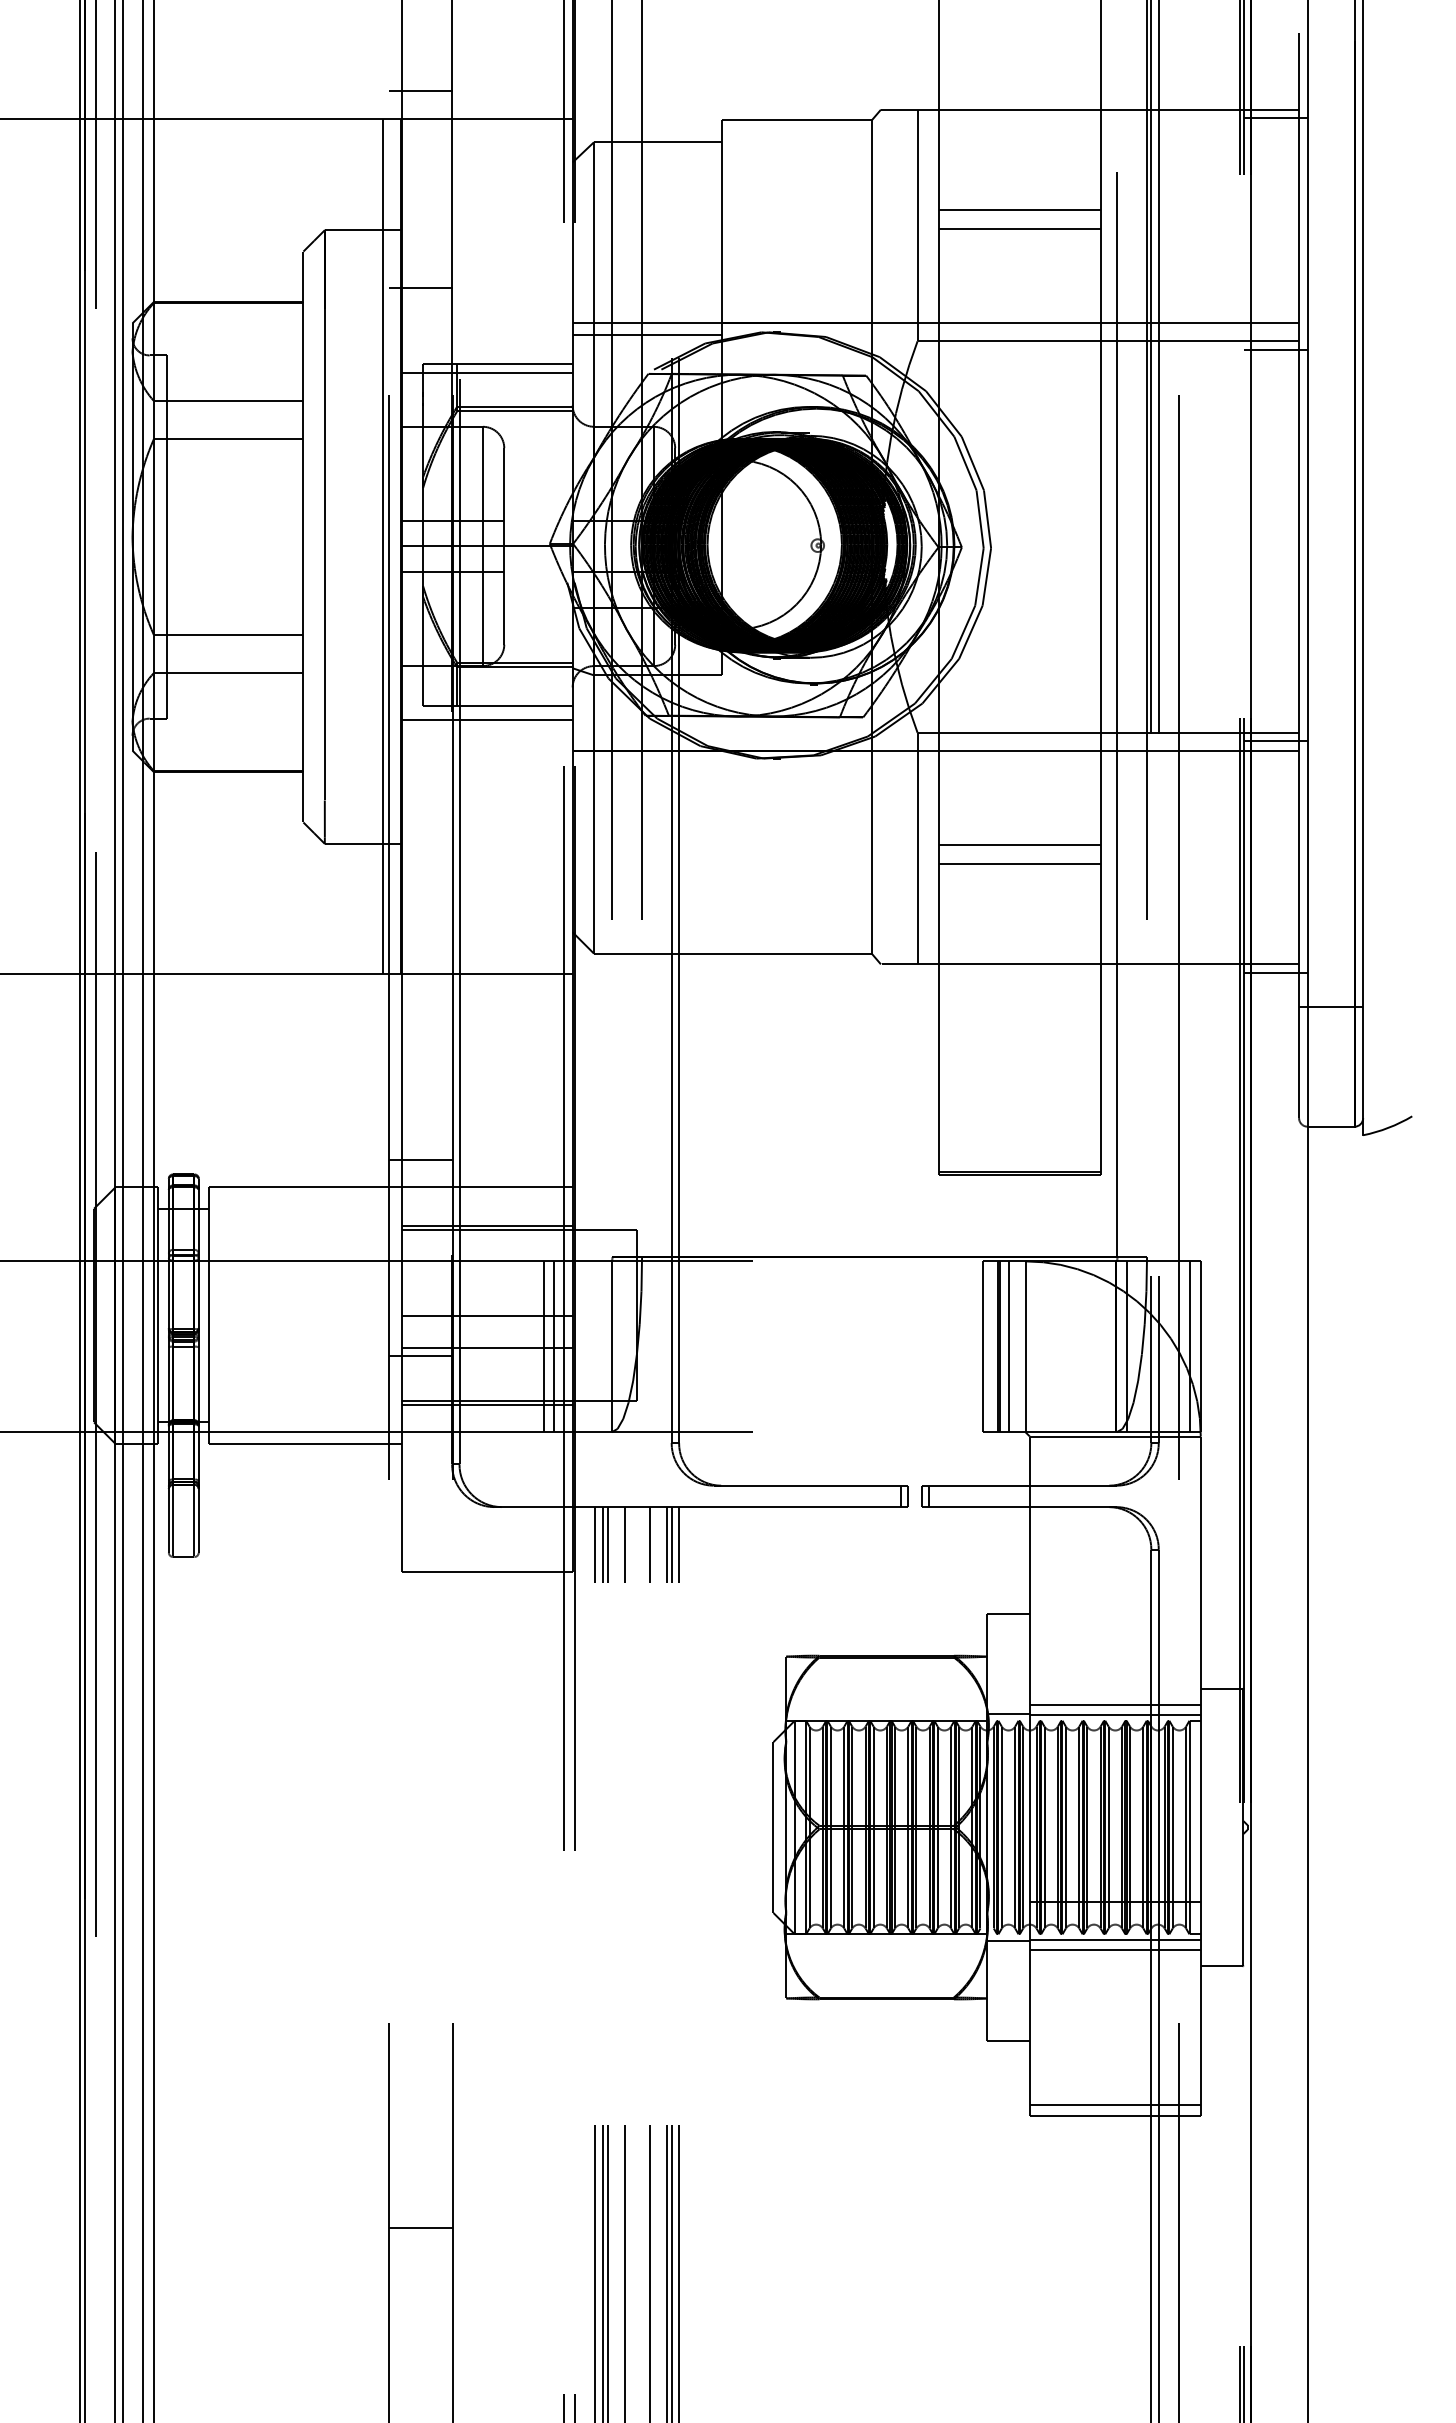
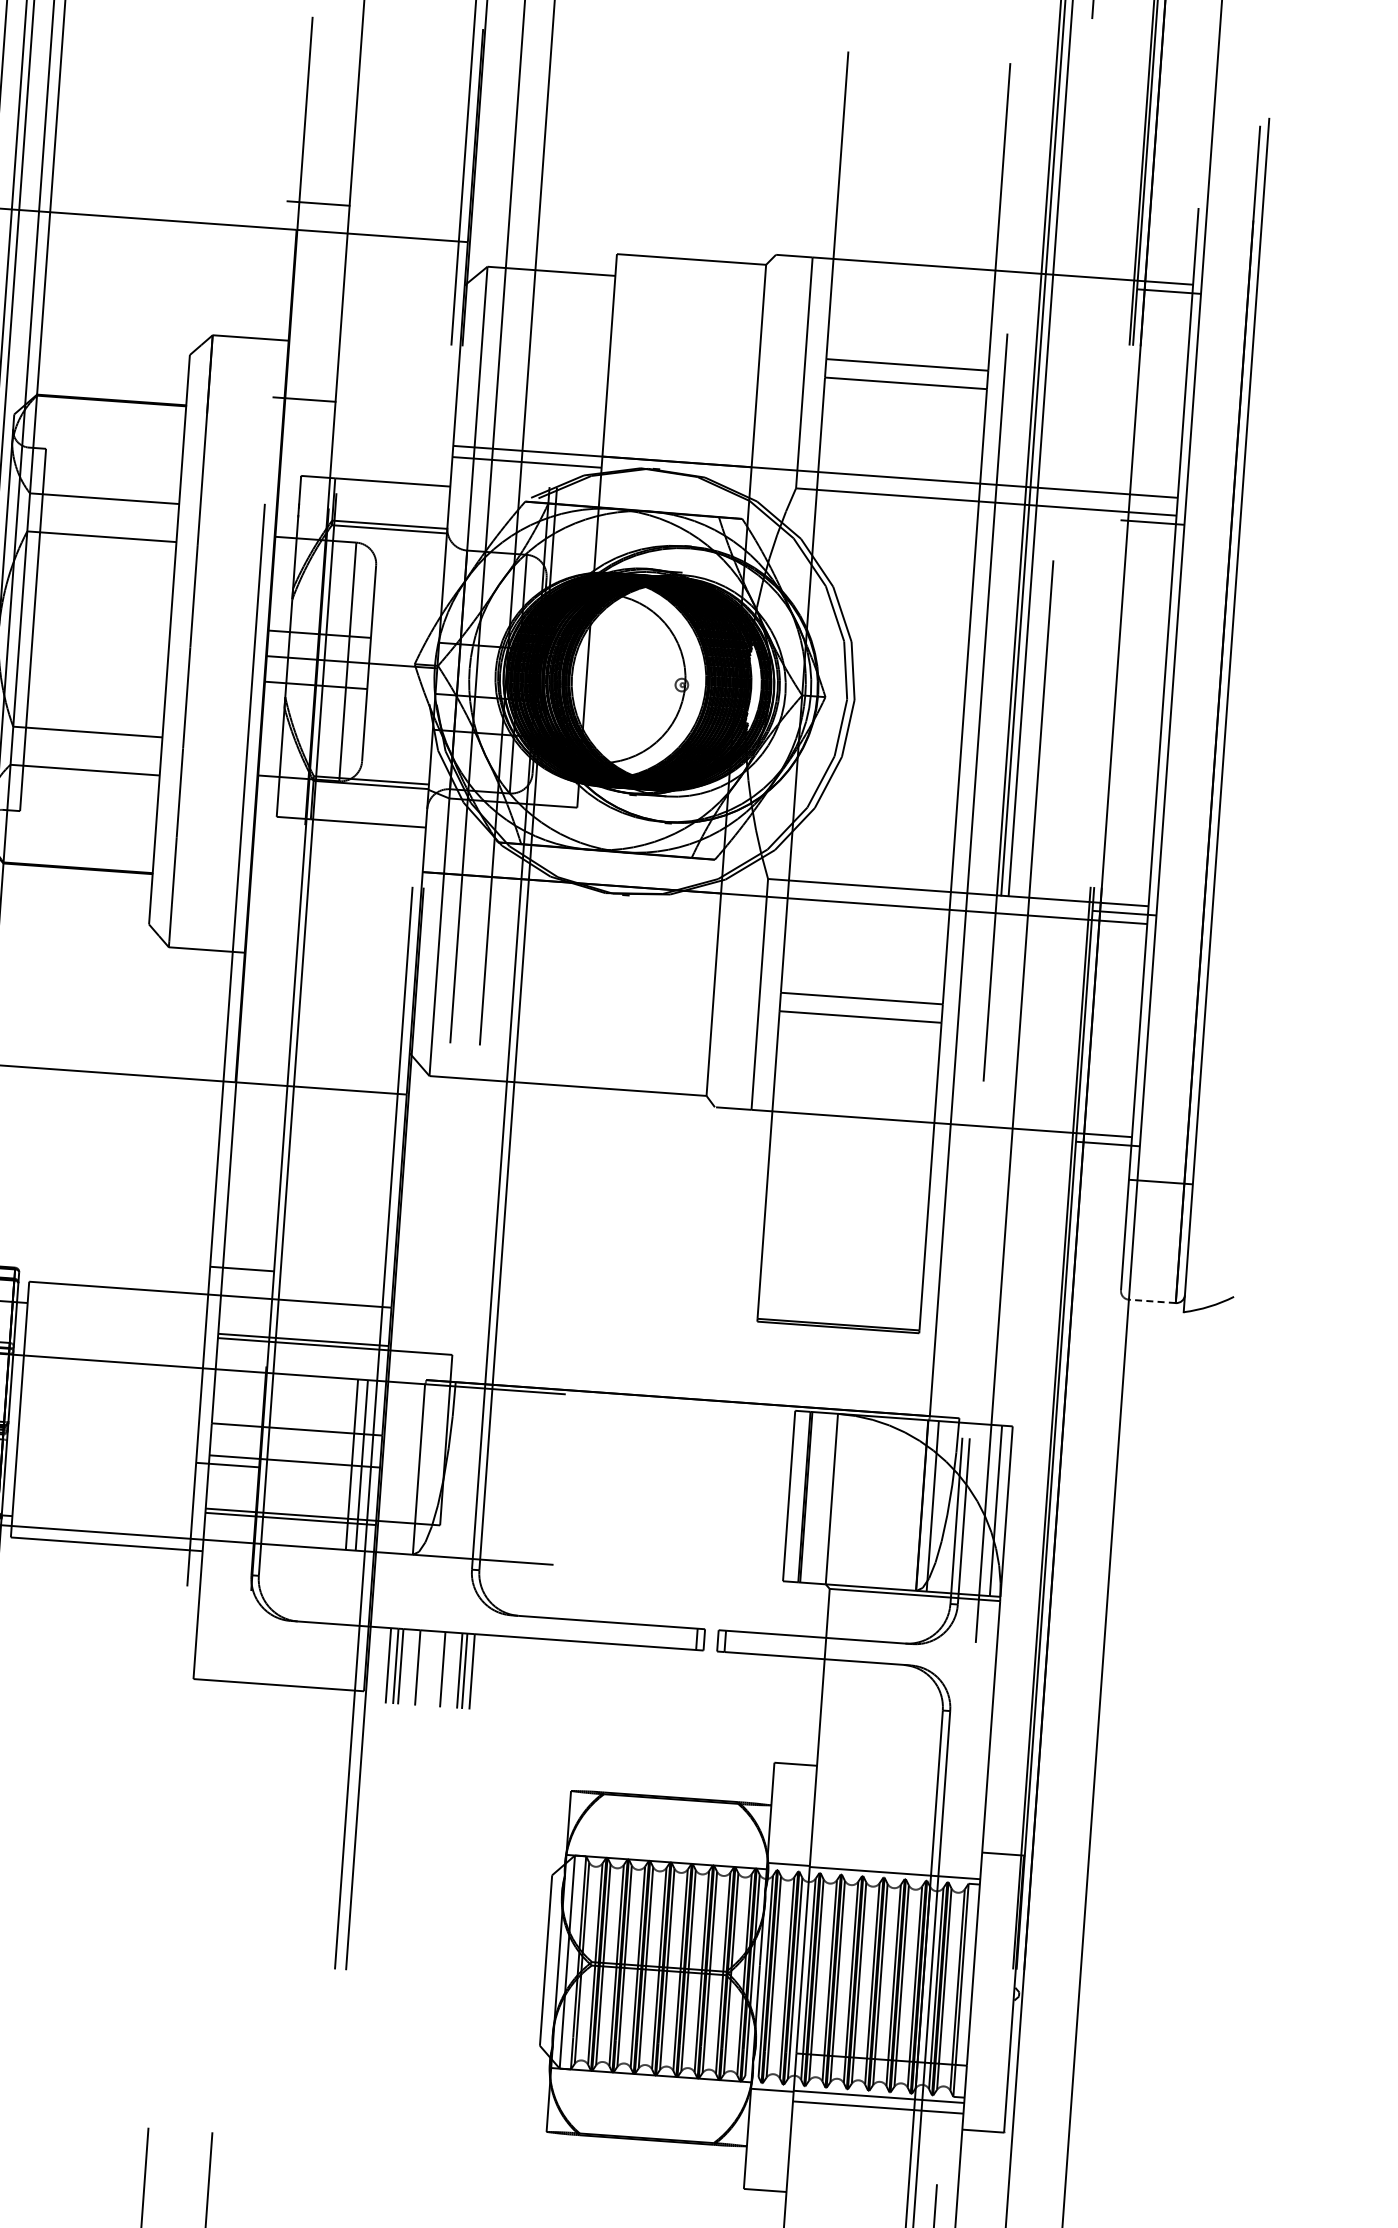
line: (486, 373) -> (363, 489), removed
line: (382, 546) -> (247, 654), removed
line: (486, 719) -> (339, 834), removed
line: (1331, 1126) -> (1152, 1301), solid -> dashed
line: (1008, 1346) -> (814, 1497), removed
line: (1114, 1704) -> (894, 1862), removed

